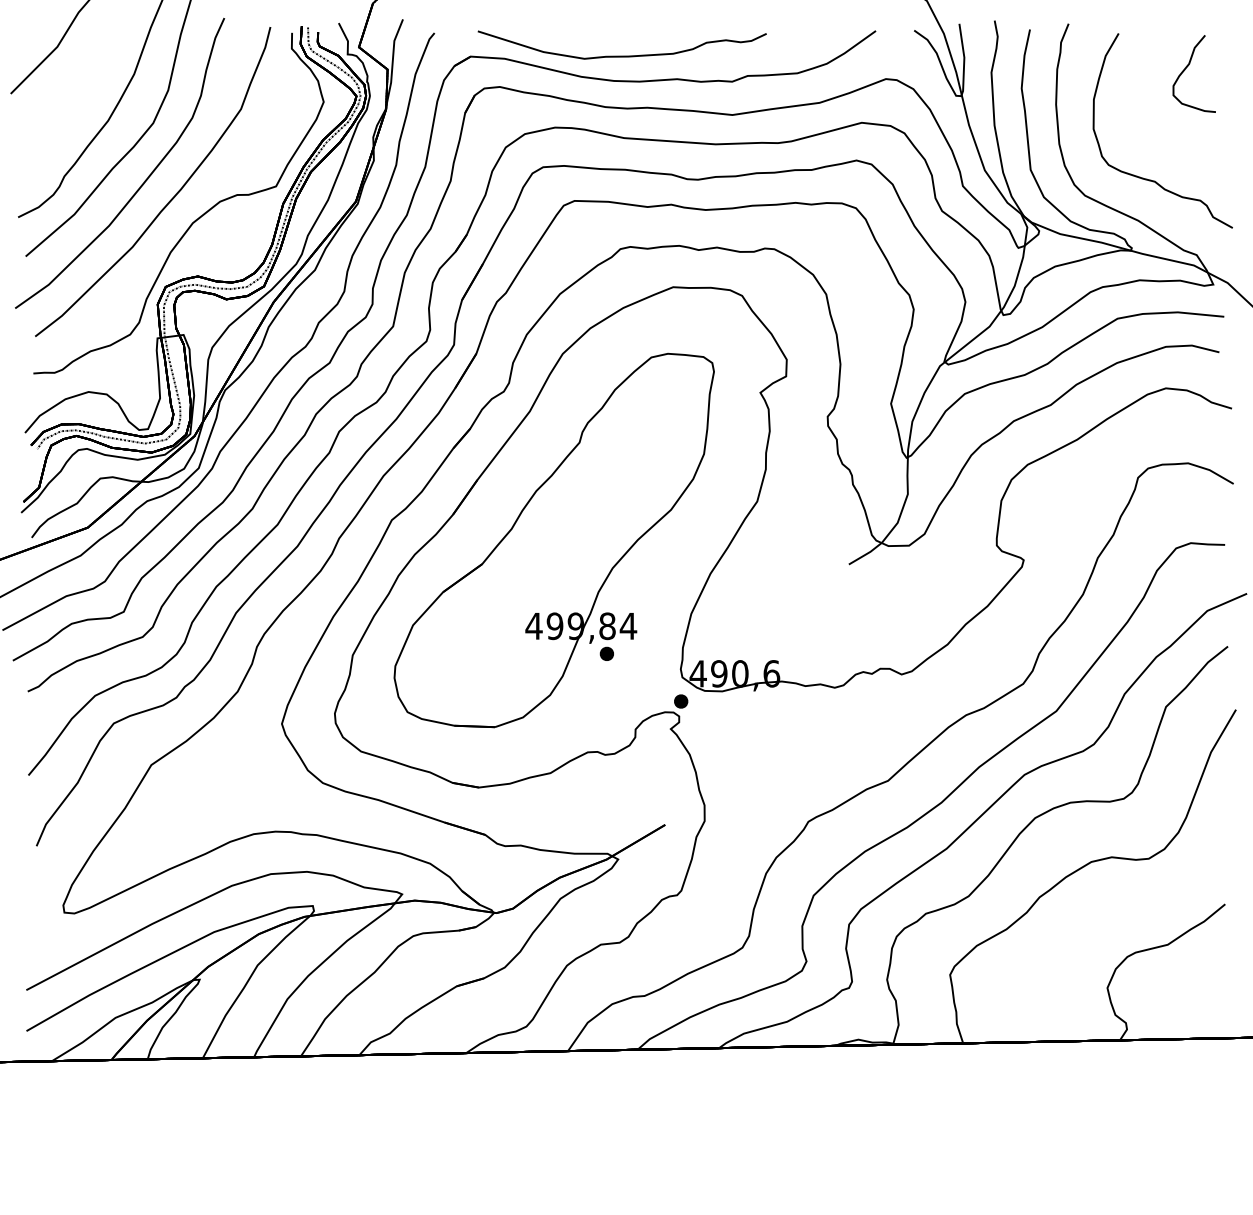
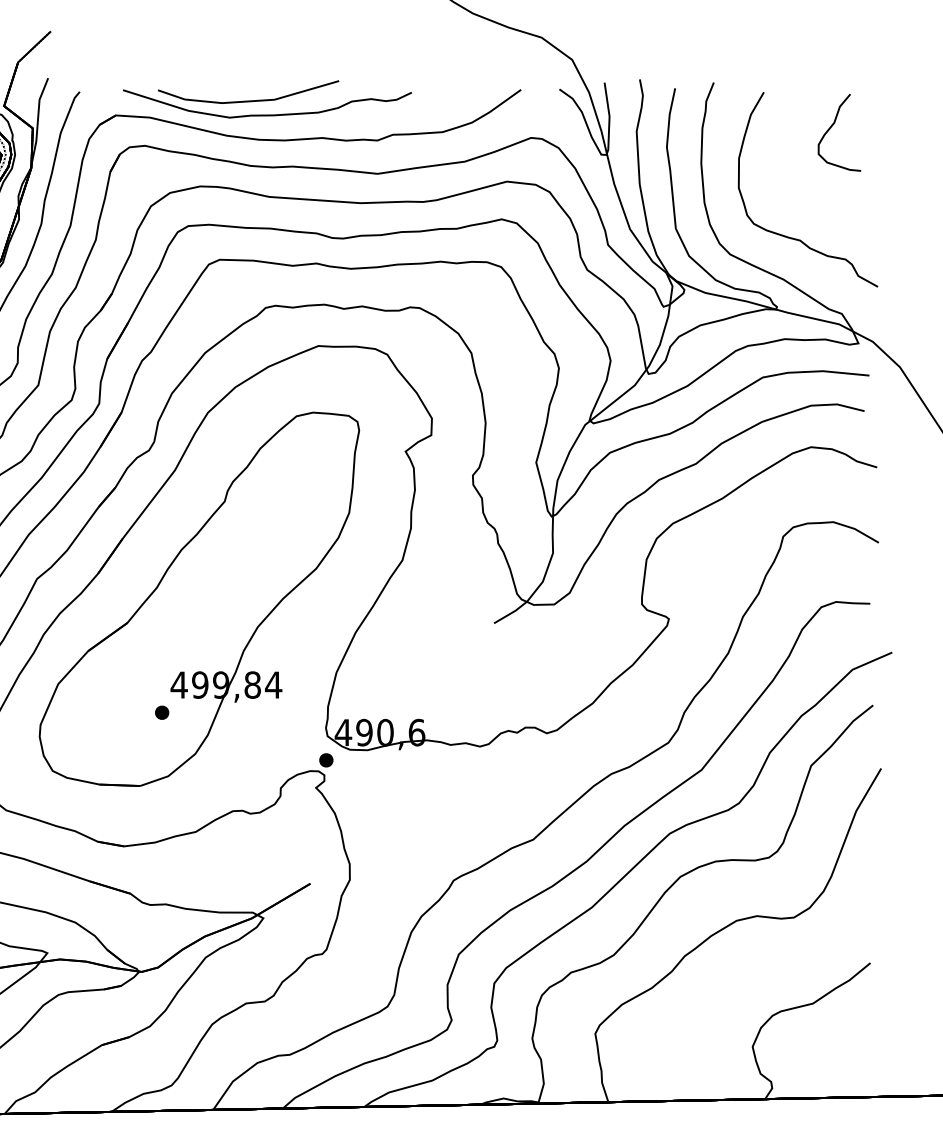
part: (602, 41) -> (247, 100), added
part: (606, 653) -> (161, 712), moved

